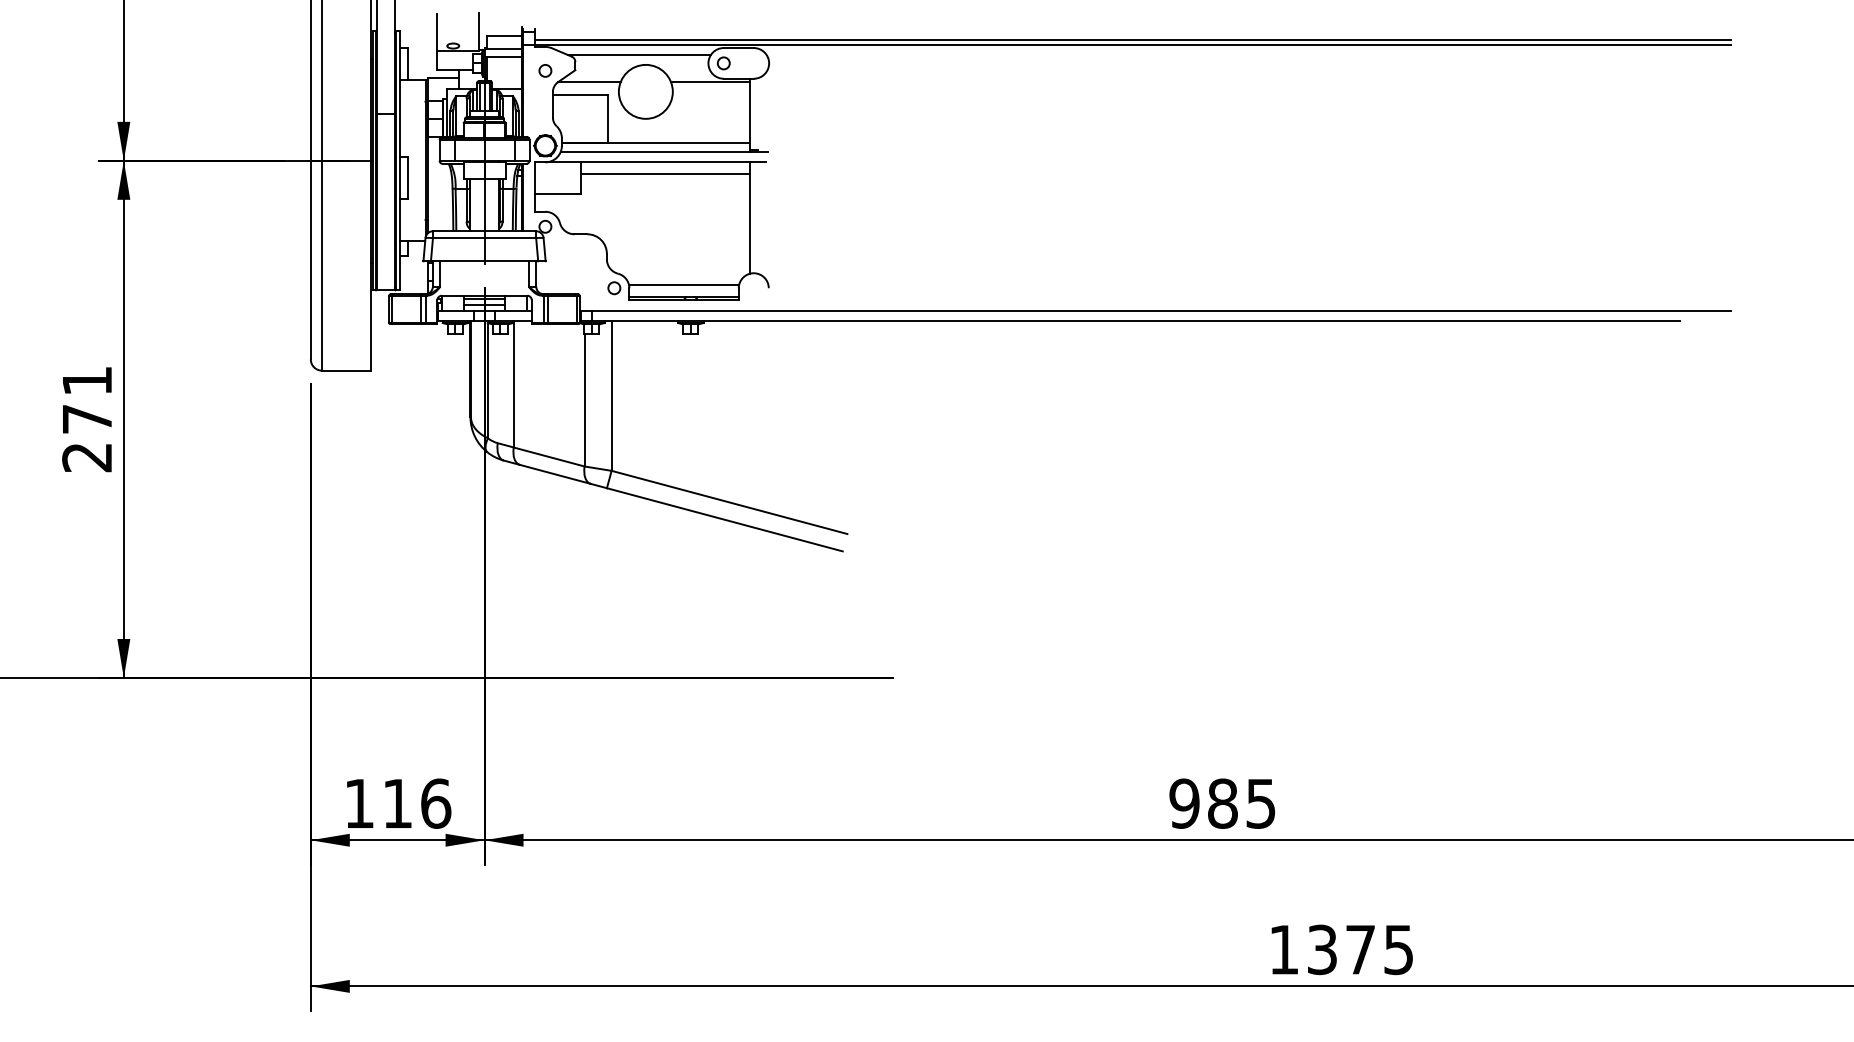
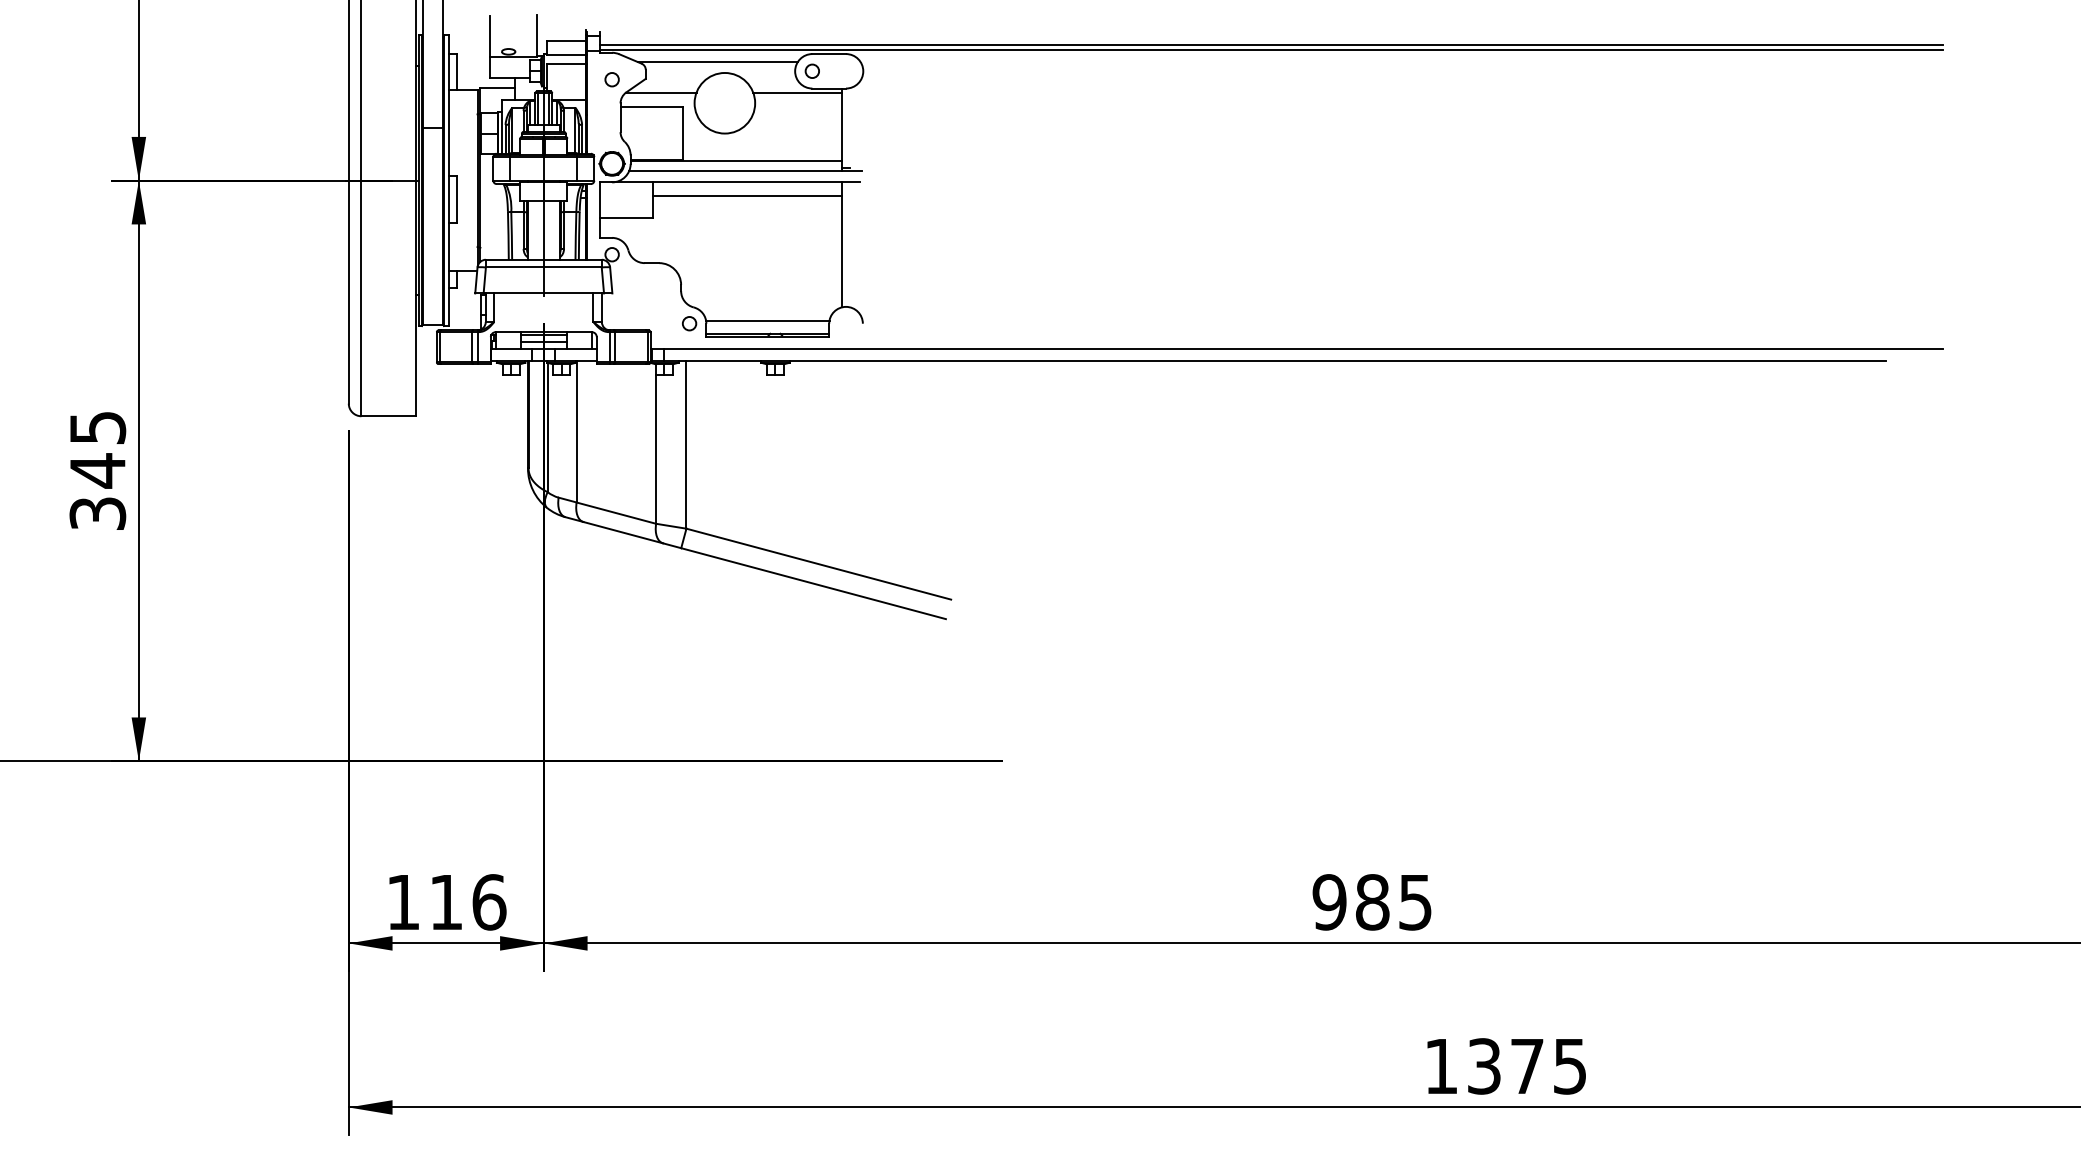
text: (86, 419) -> (97, 471), 271 -> 345

